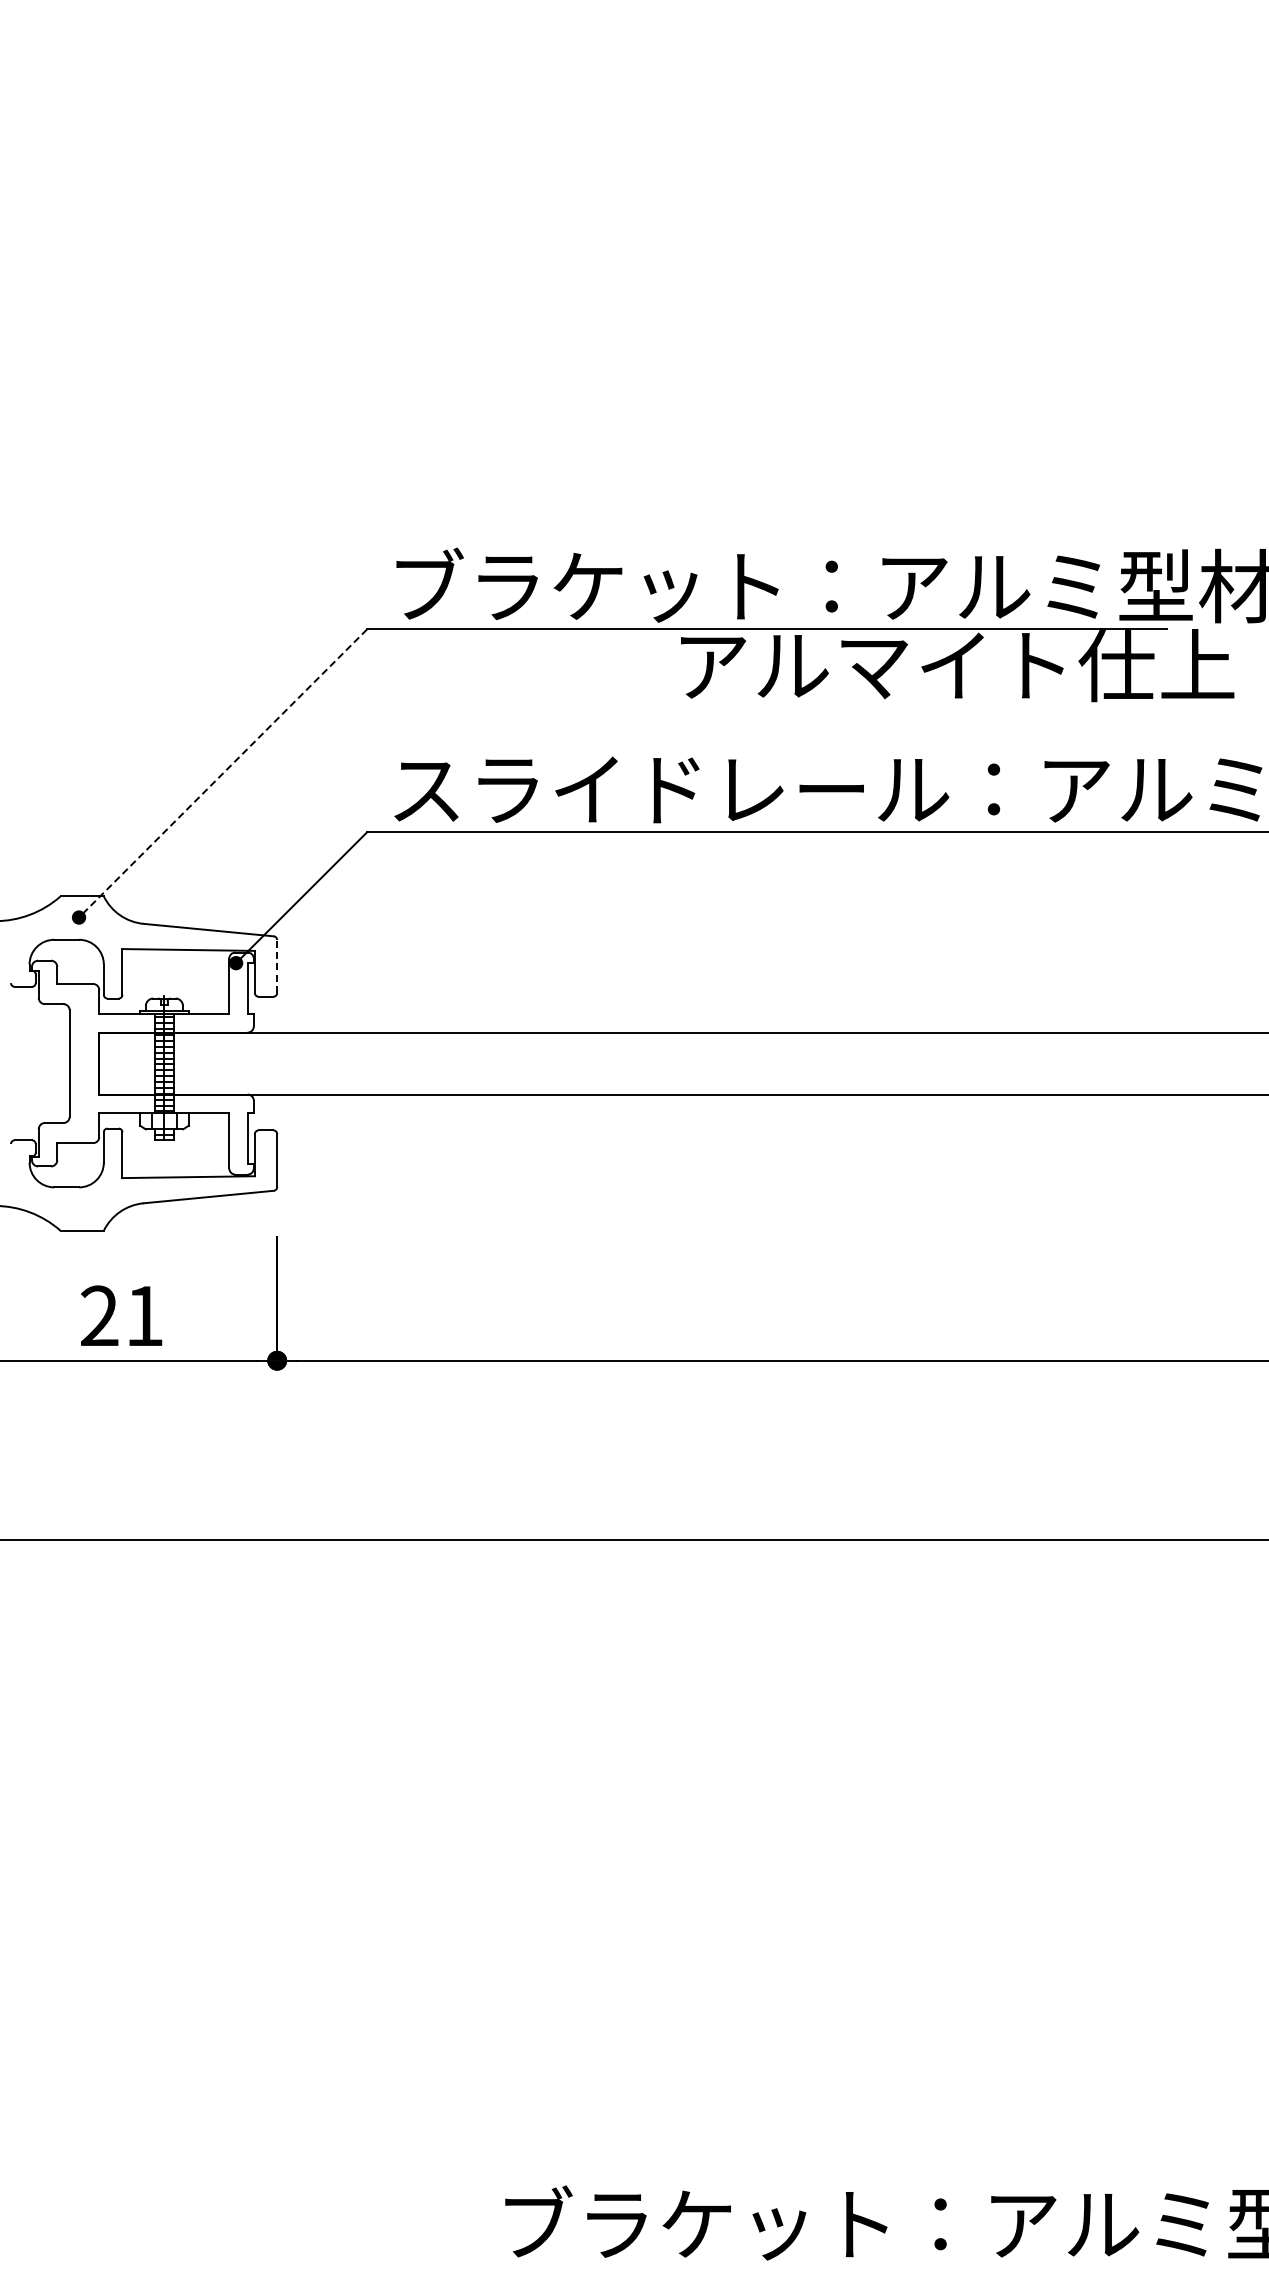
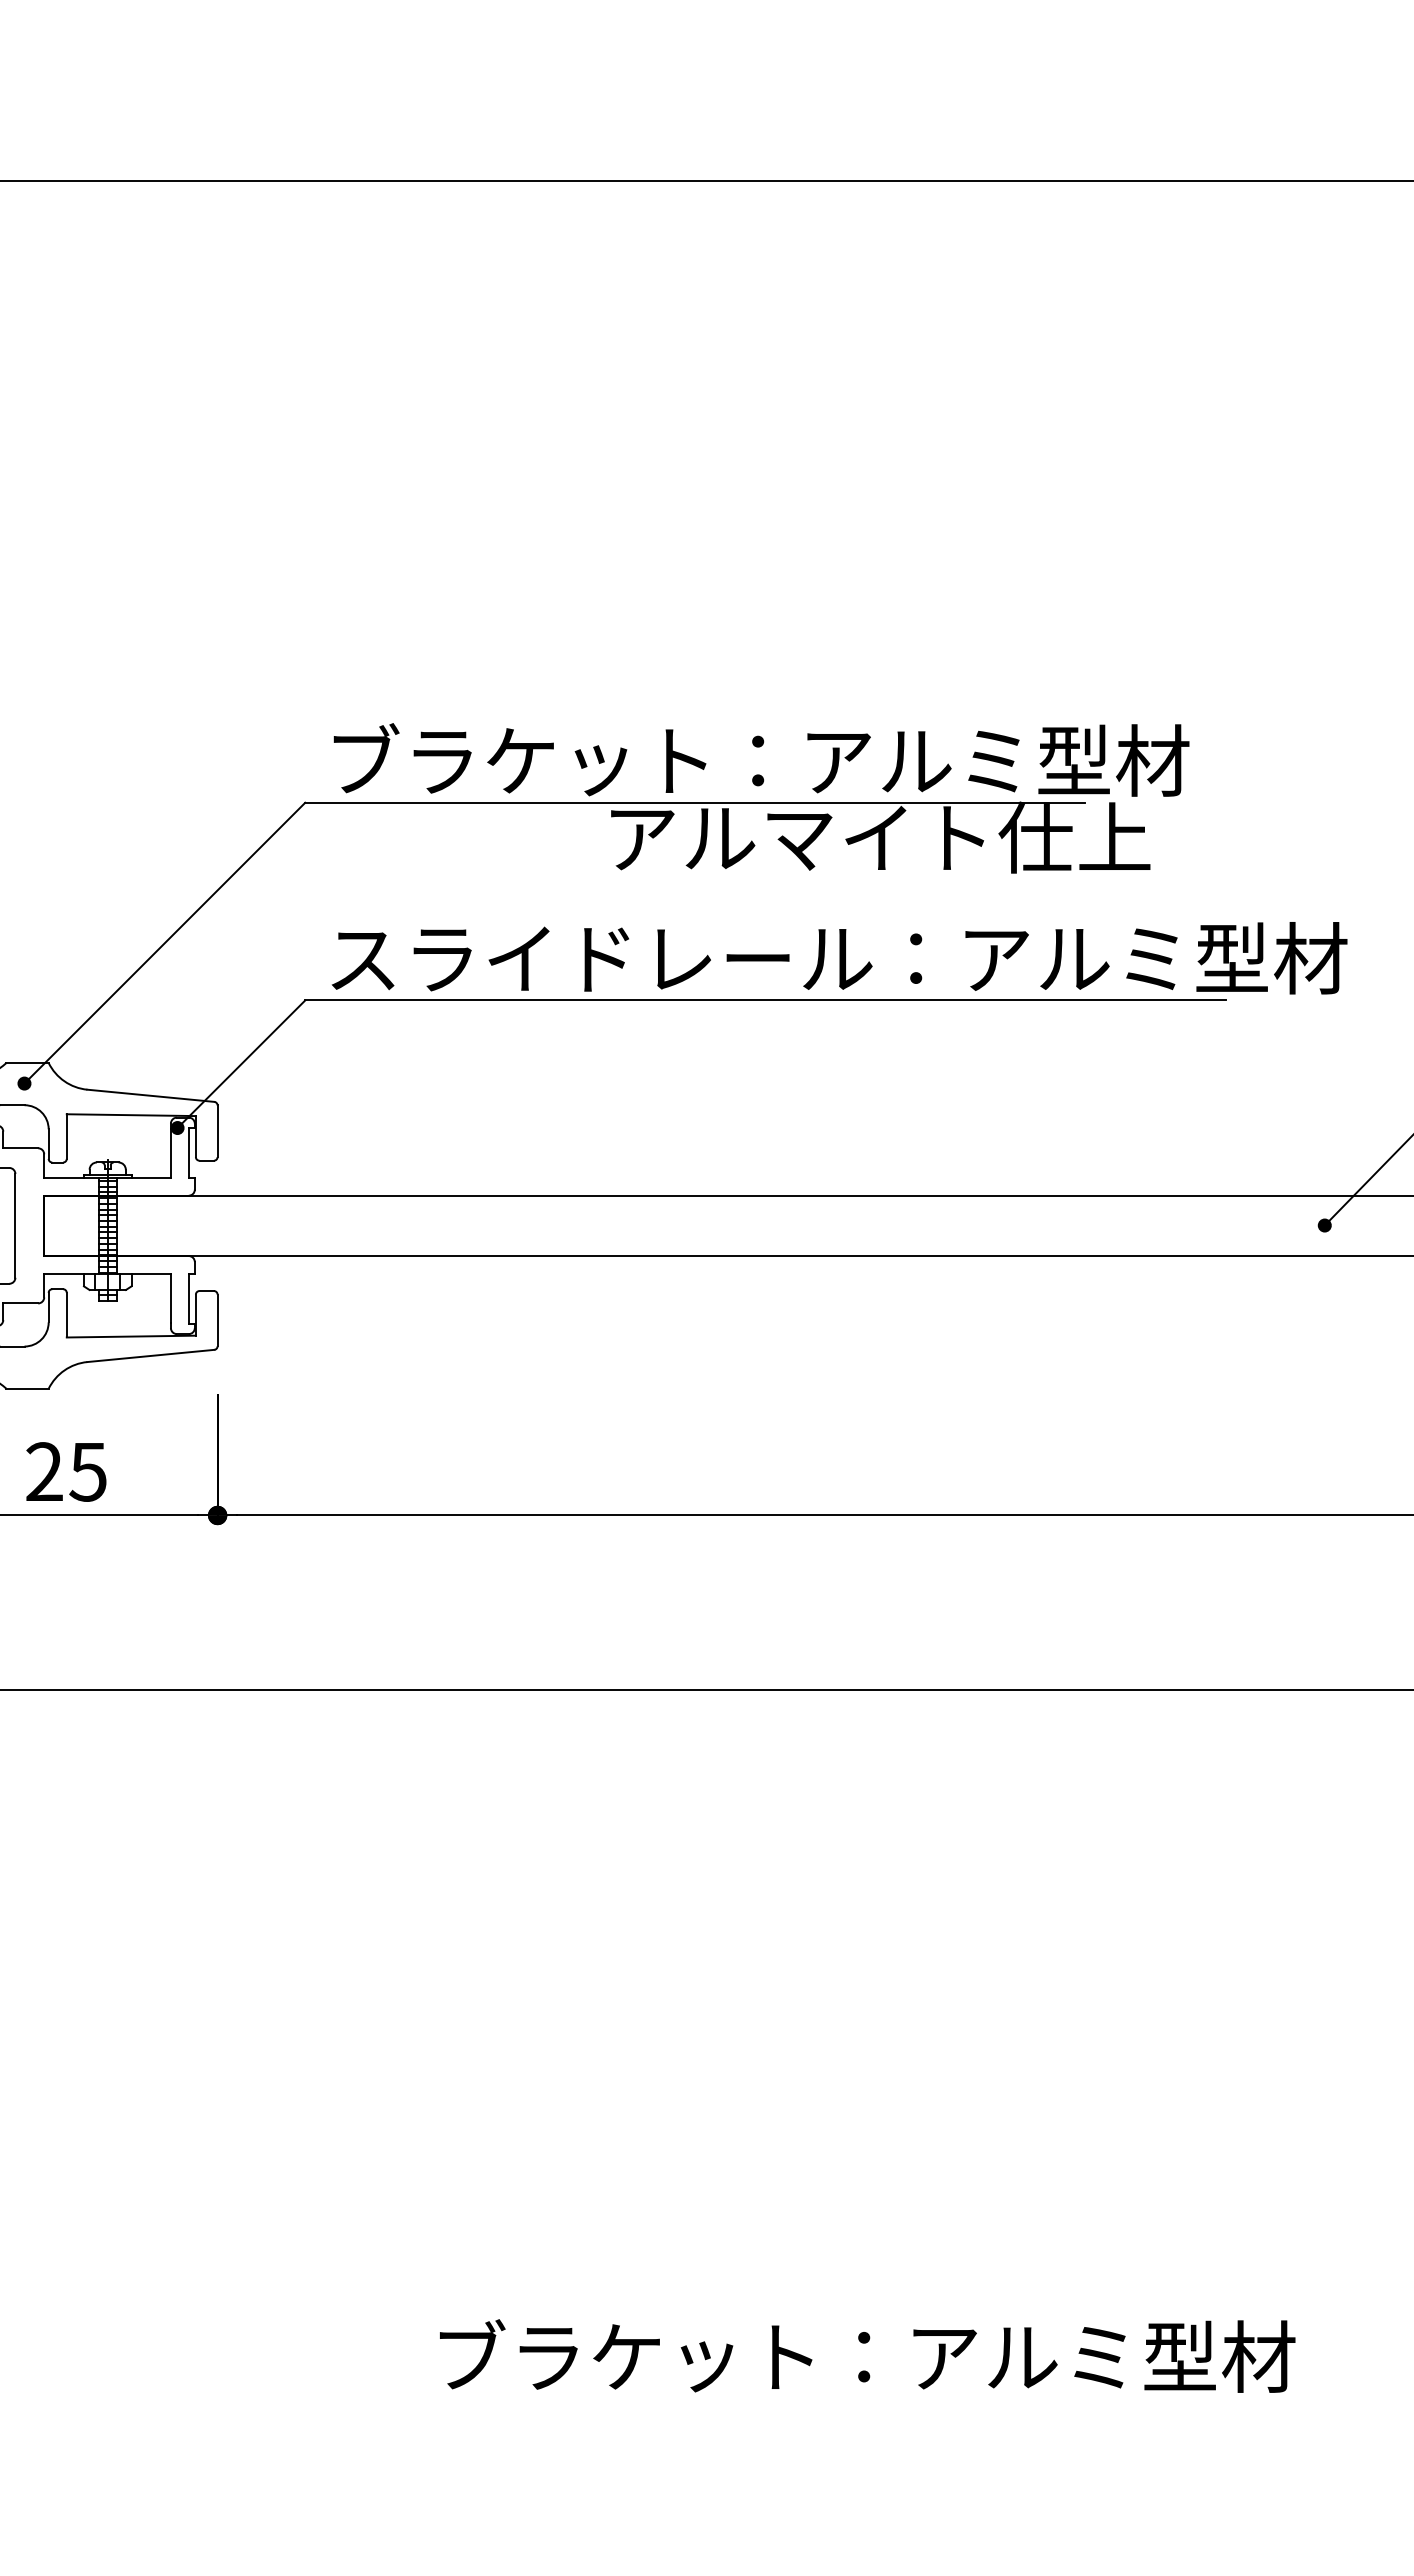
line: (222, 773) -> (164, 943), dashed -> solid
line: (277, 966) -> (217, 1131), dashed -> solid
text: (143, 1316) -> (87, 1472), 21 -> 25

